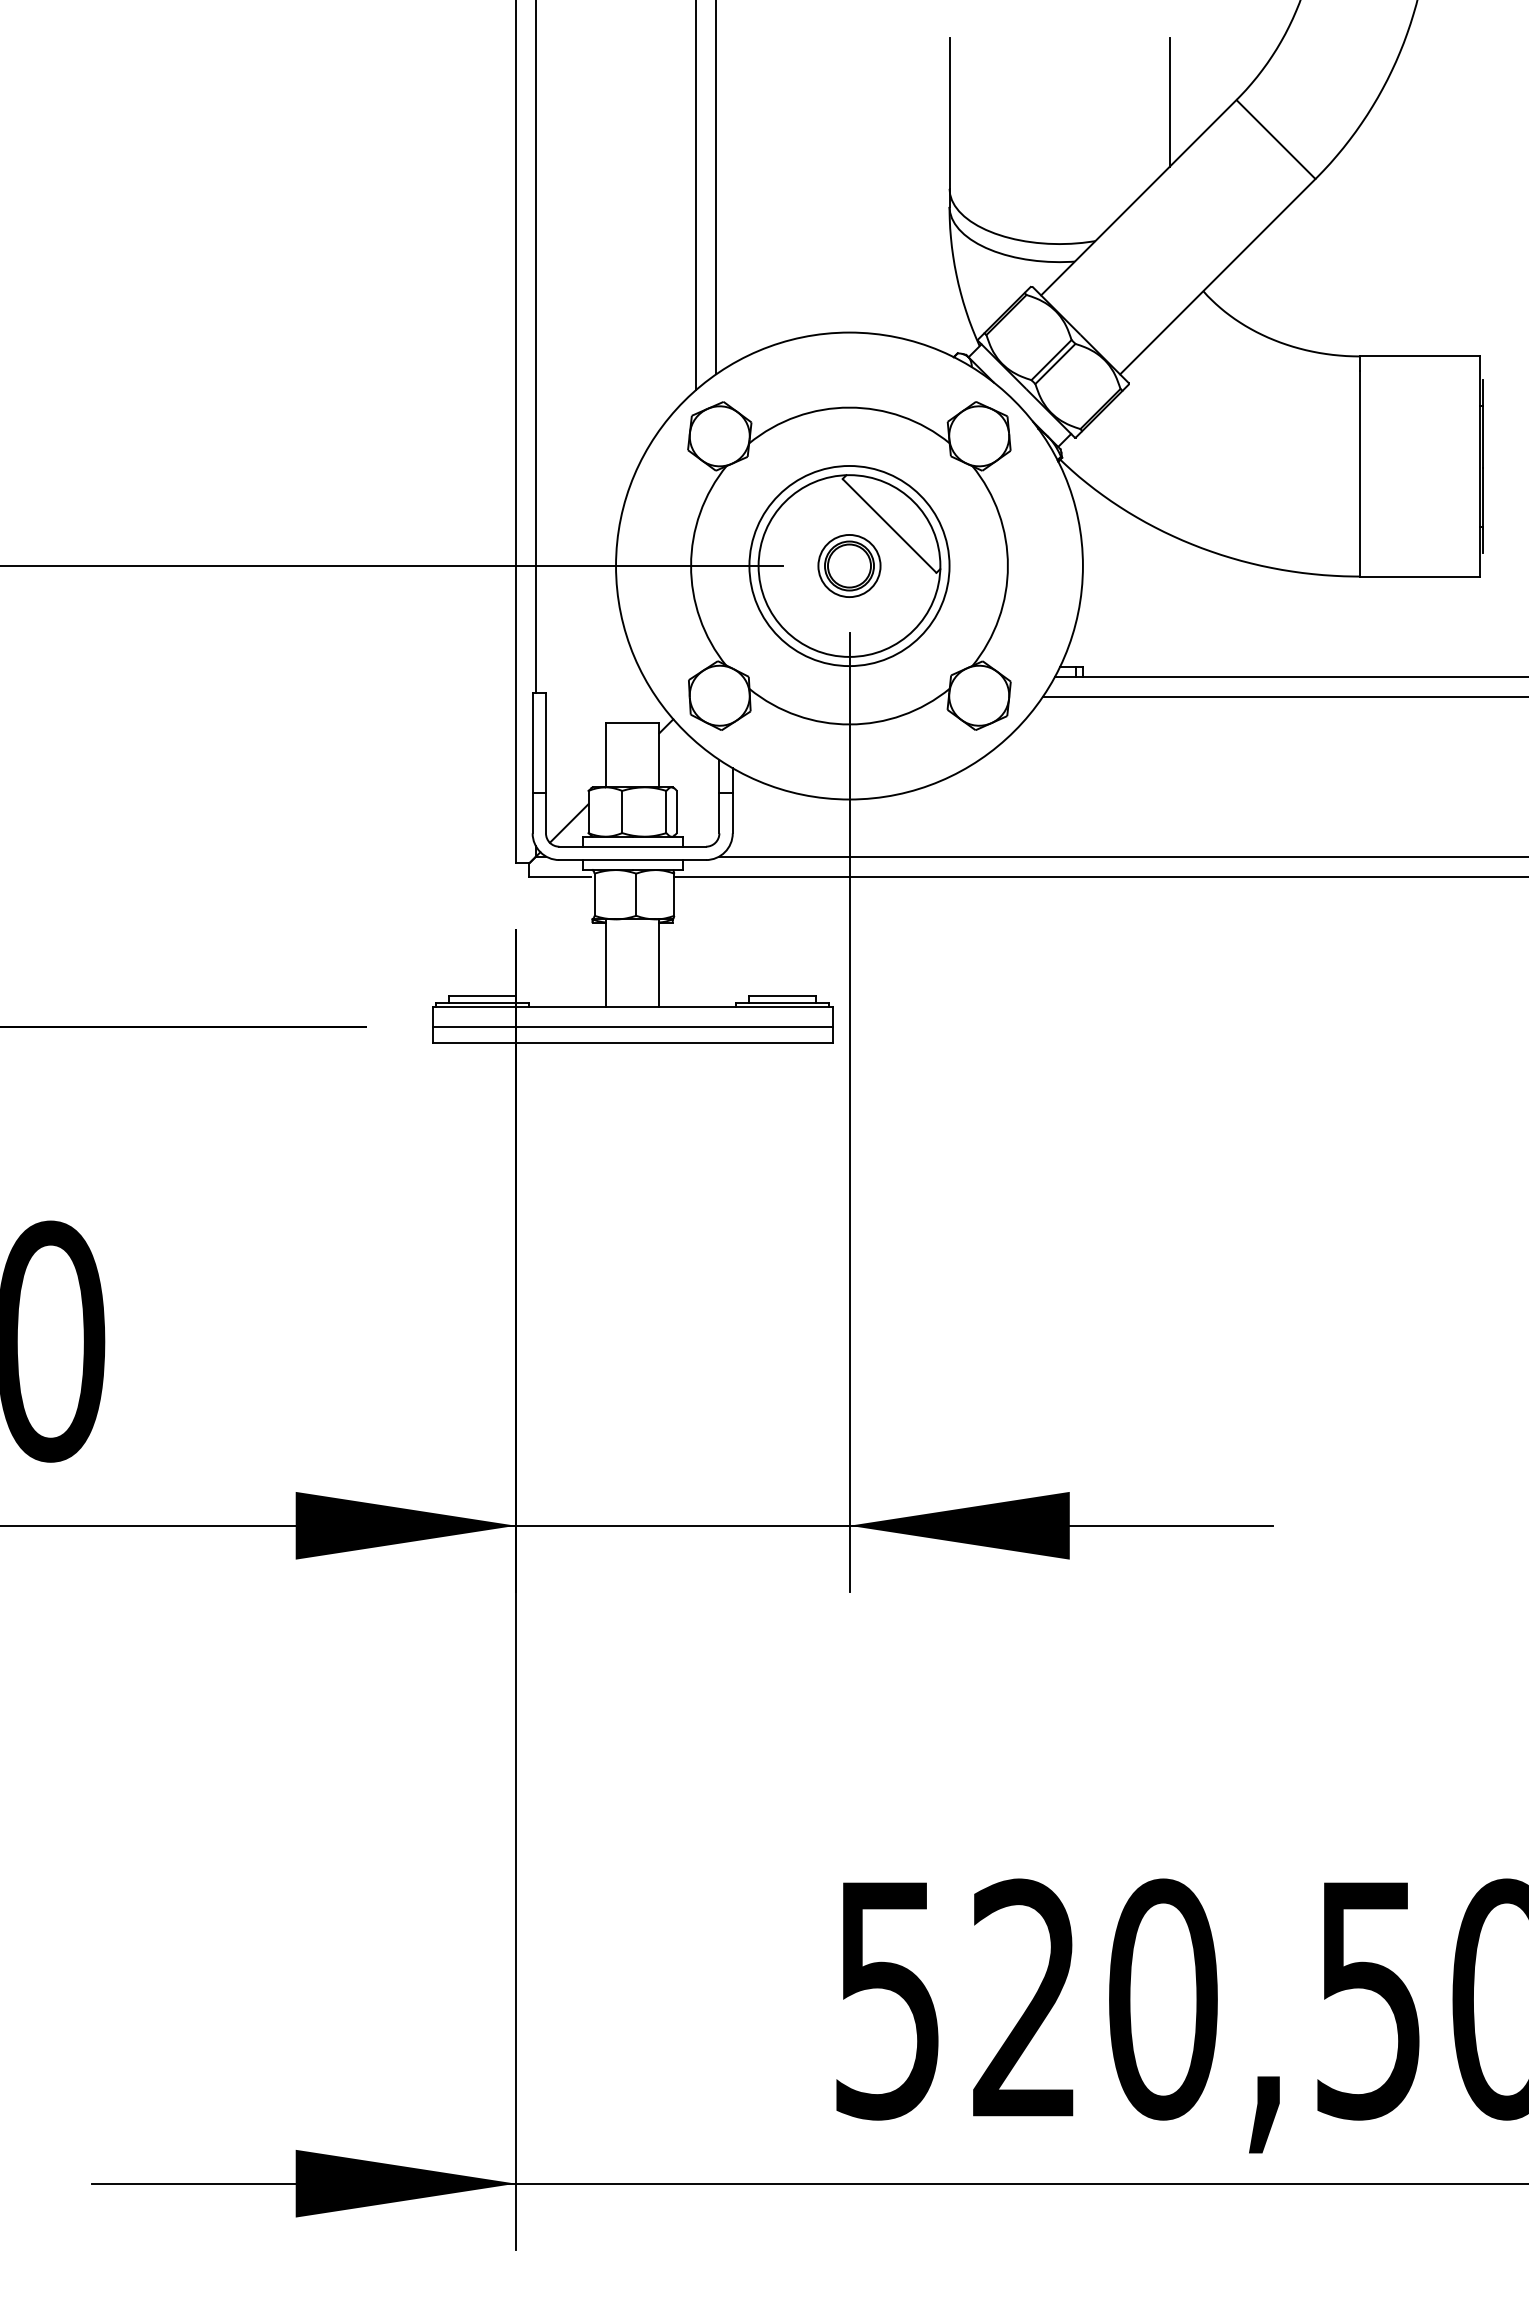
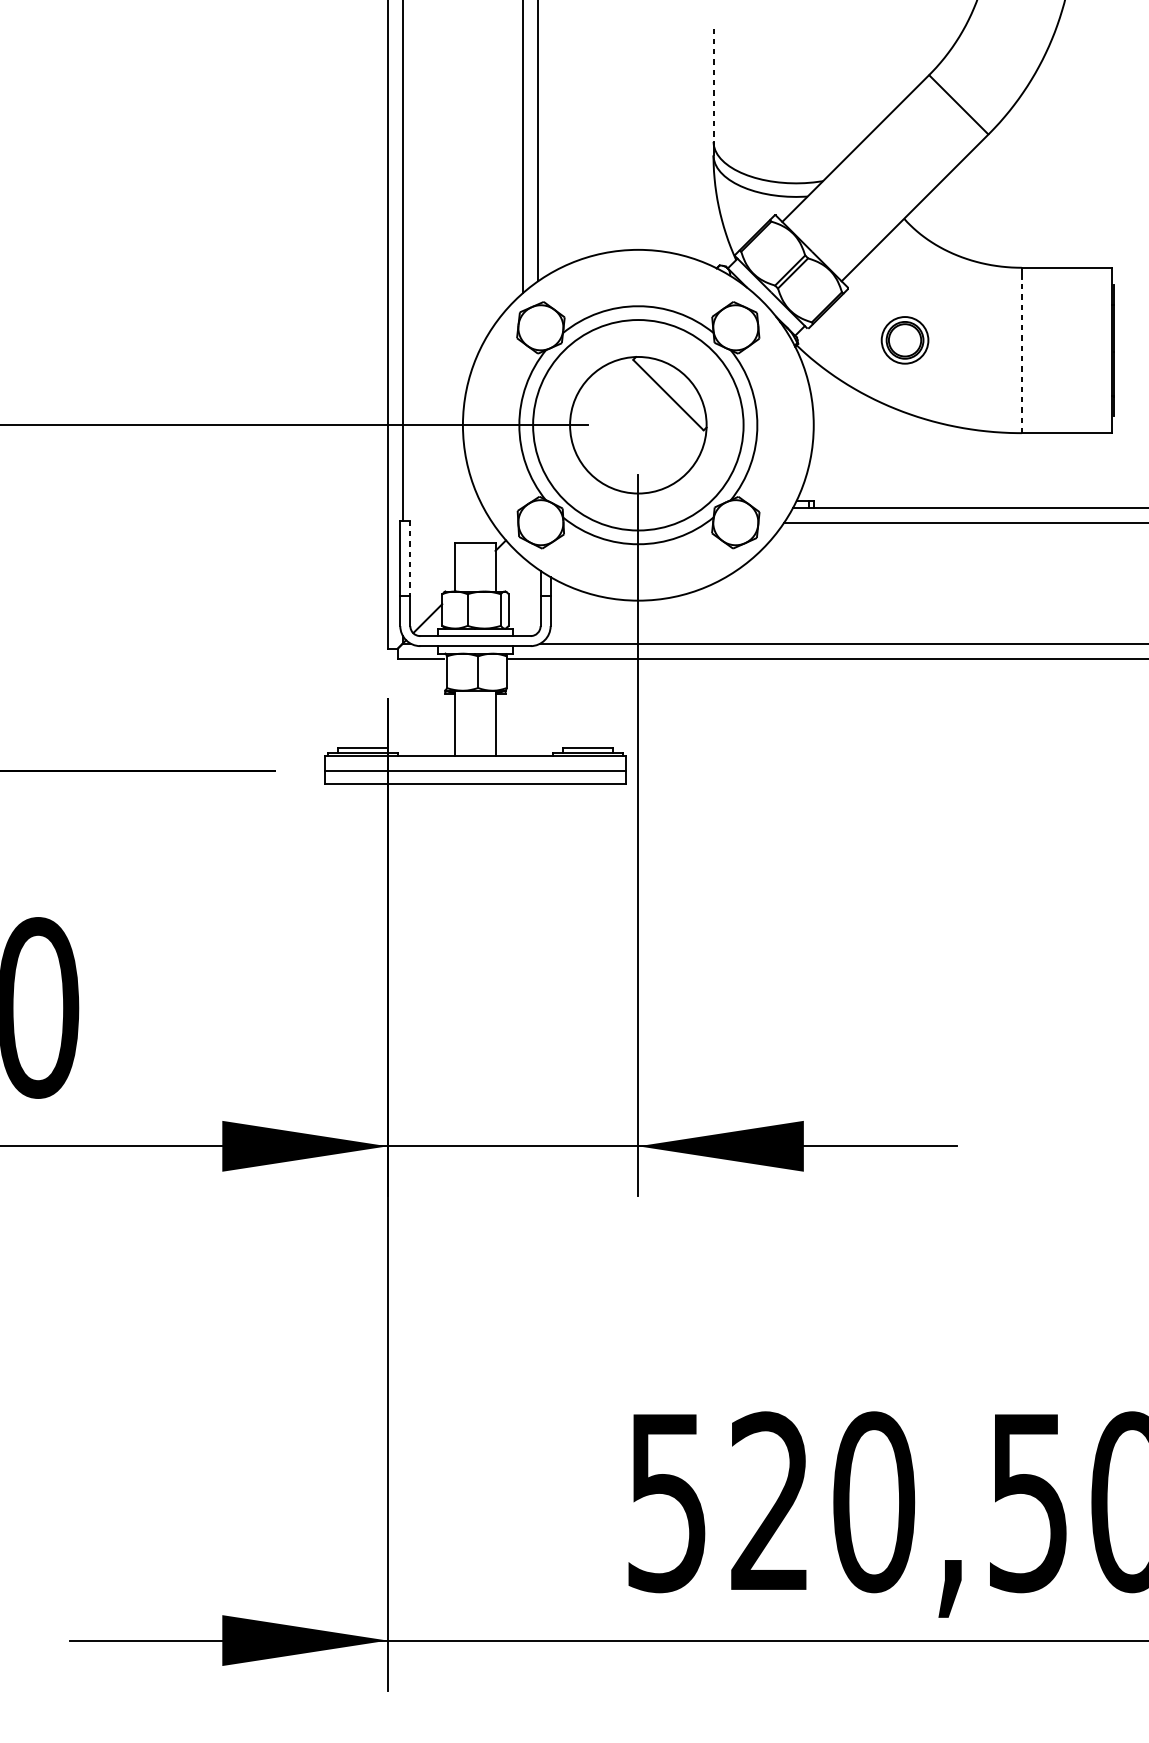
line: (1169, 102) -> (878, 77), removed
line: (949, 113) -> (713, 85), solid -> dashed
line: (1359, 473) -> (1021, 355), solid -> dashed
circle: (849, 565) -> (638, 424), size x1.4
part: (849, 565) -> (905, 339), moved
line: (545, 743) -> (409, 558), solid -> dashed

